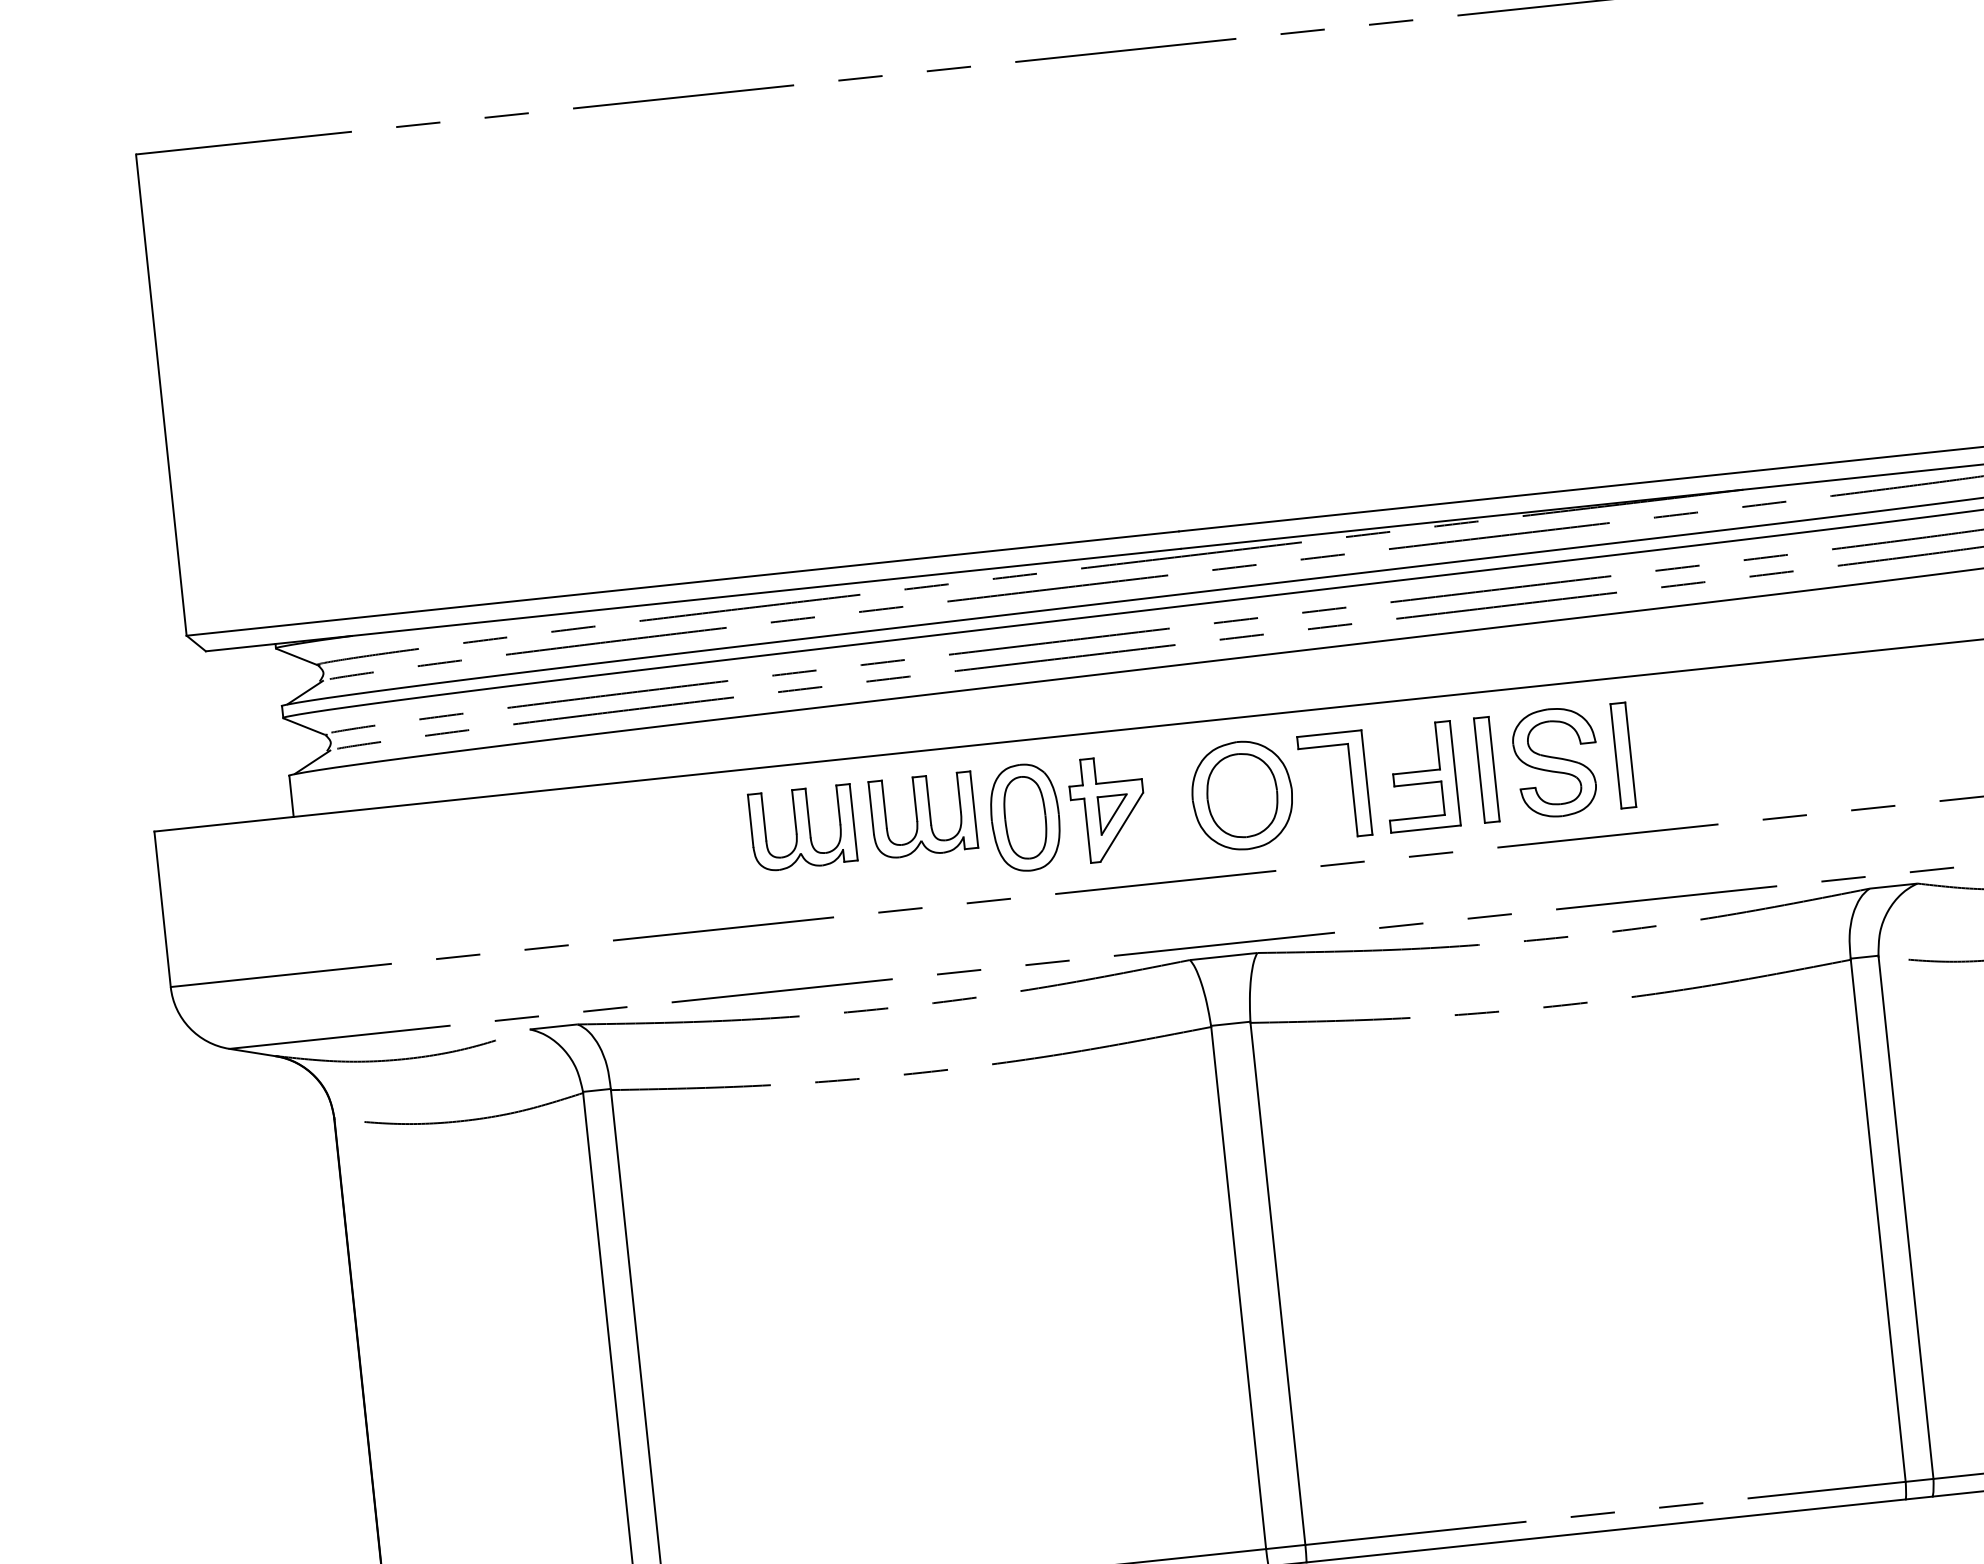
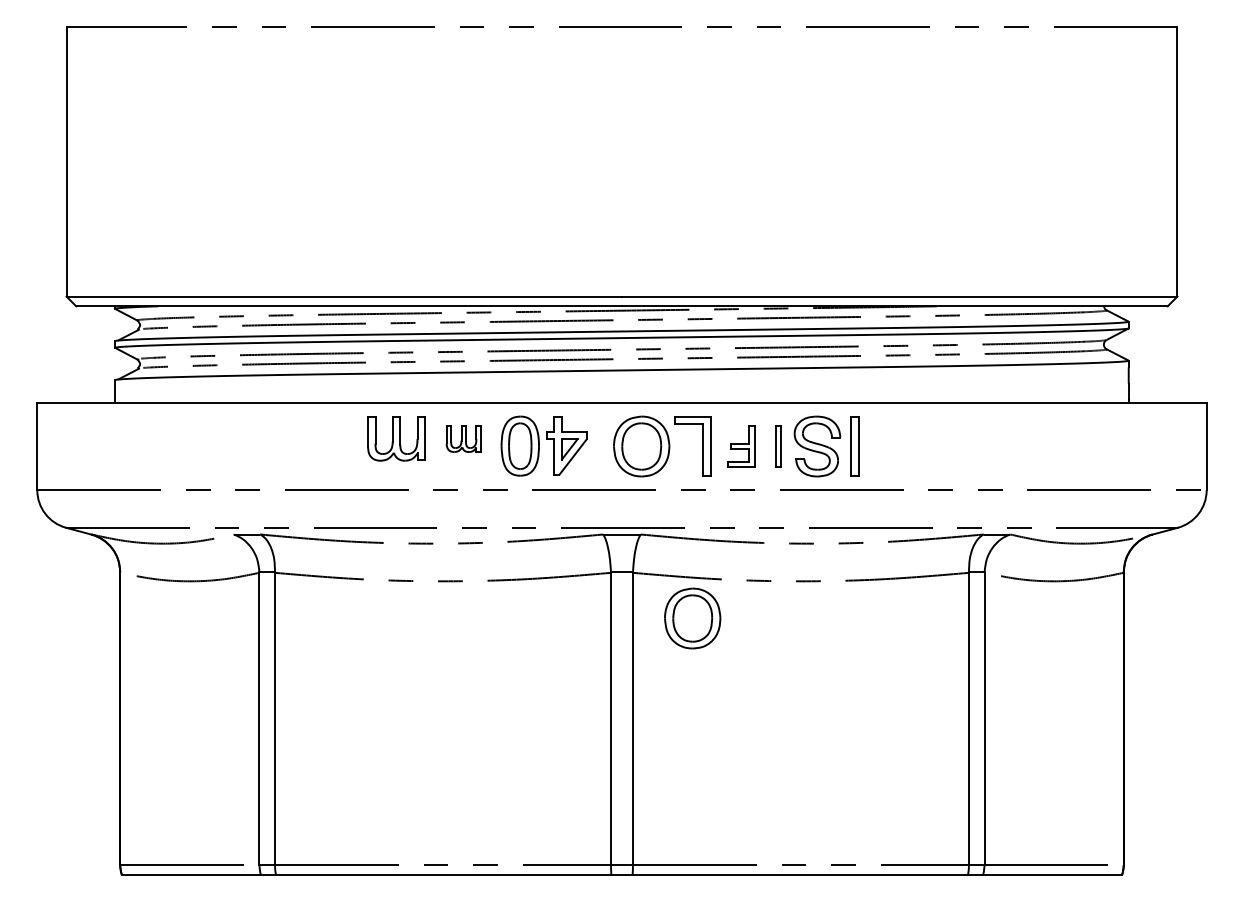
part: (1486, 769) -> (778, 446), size x0.7
part: (1420, 776) -> (741, 446), size x0.7
part: (922, 814) -> (463, 438), size x0.6
part: (1365, 1093) -> (692, 618), added

